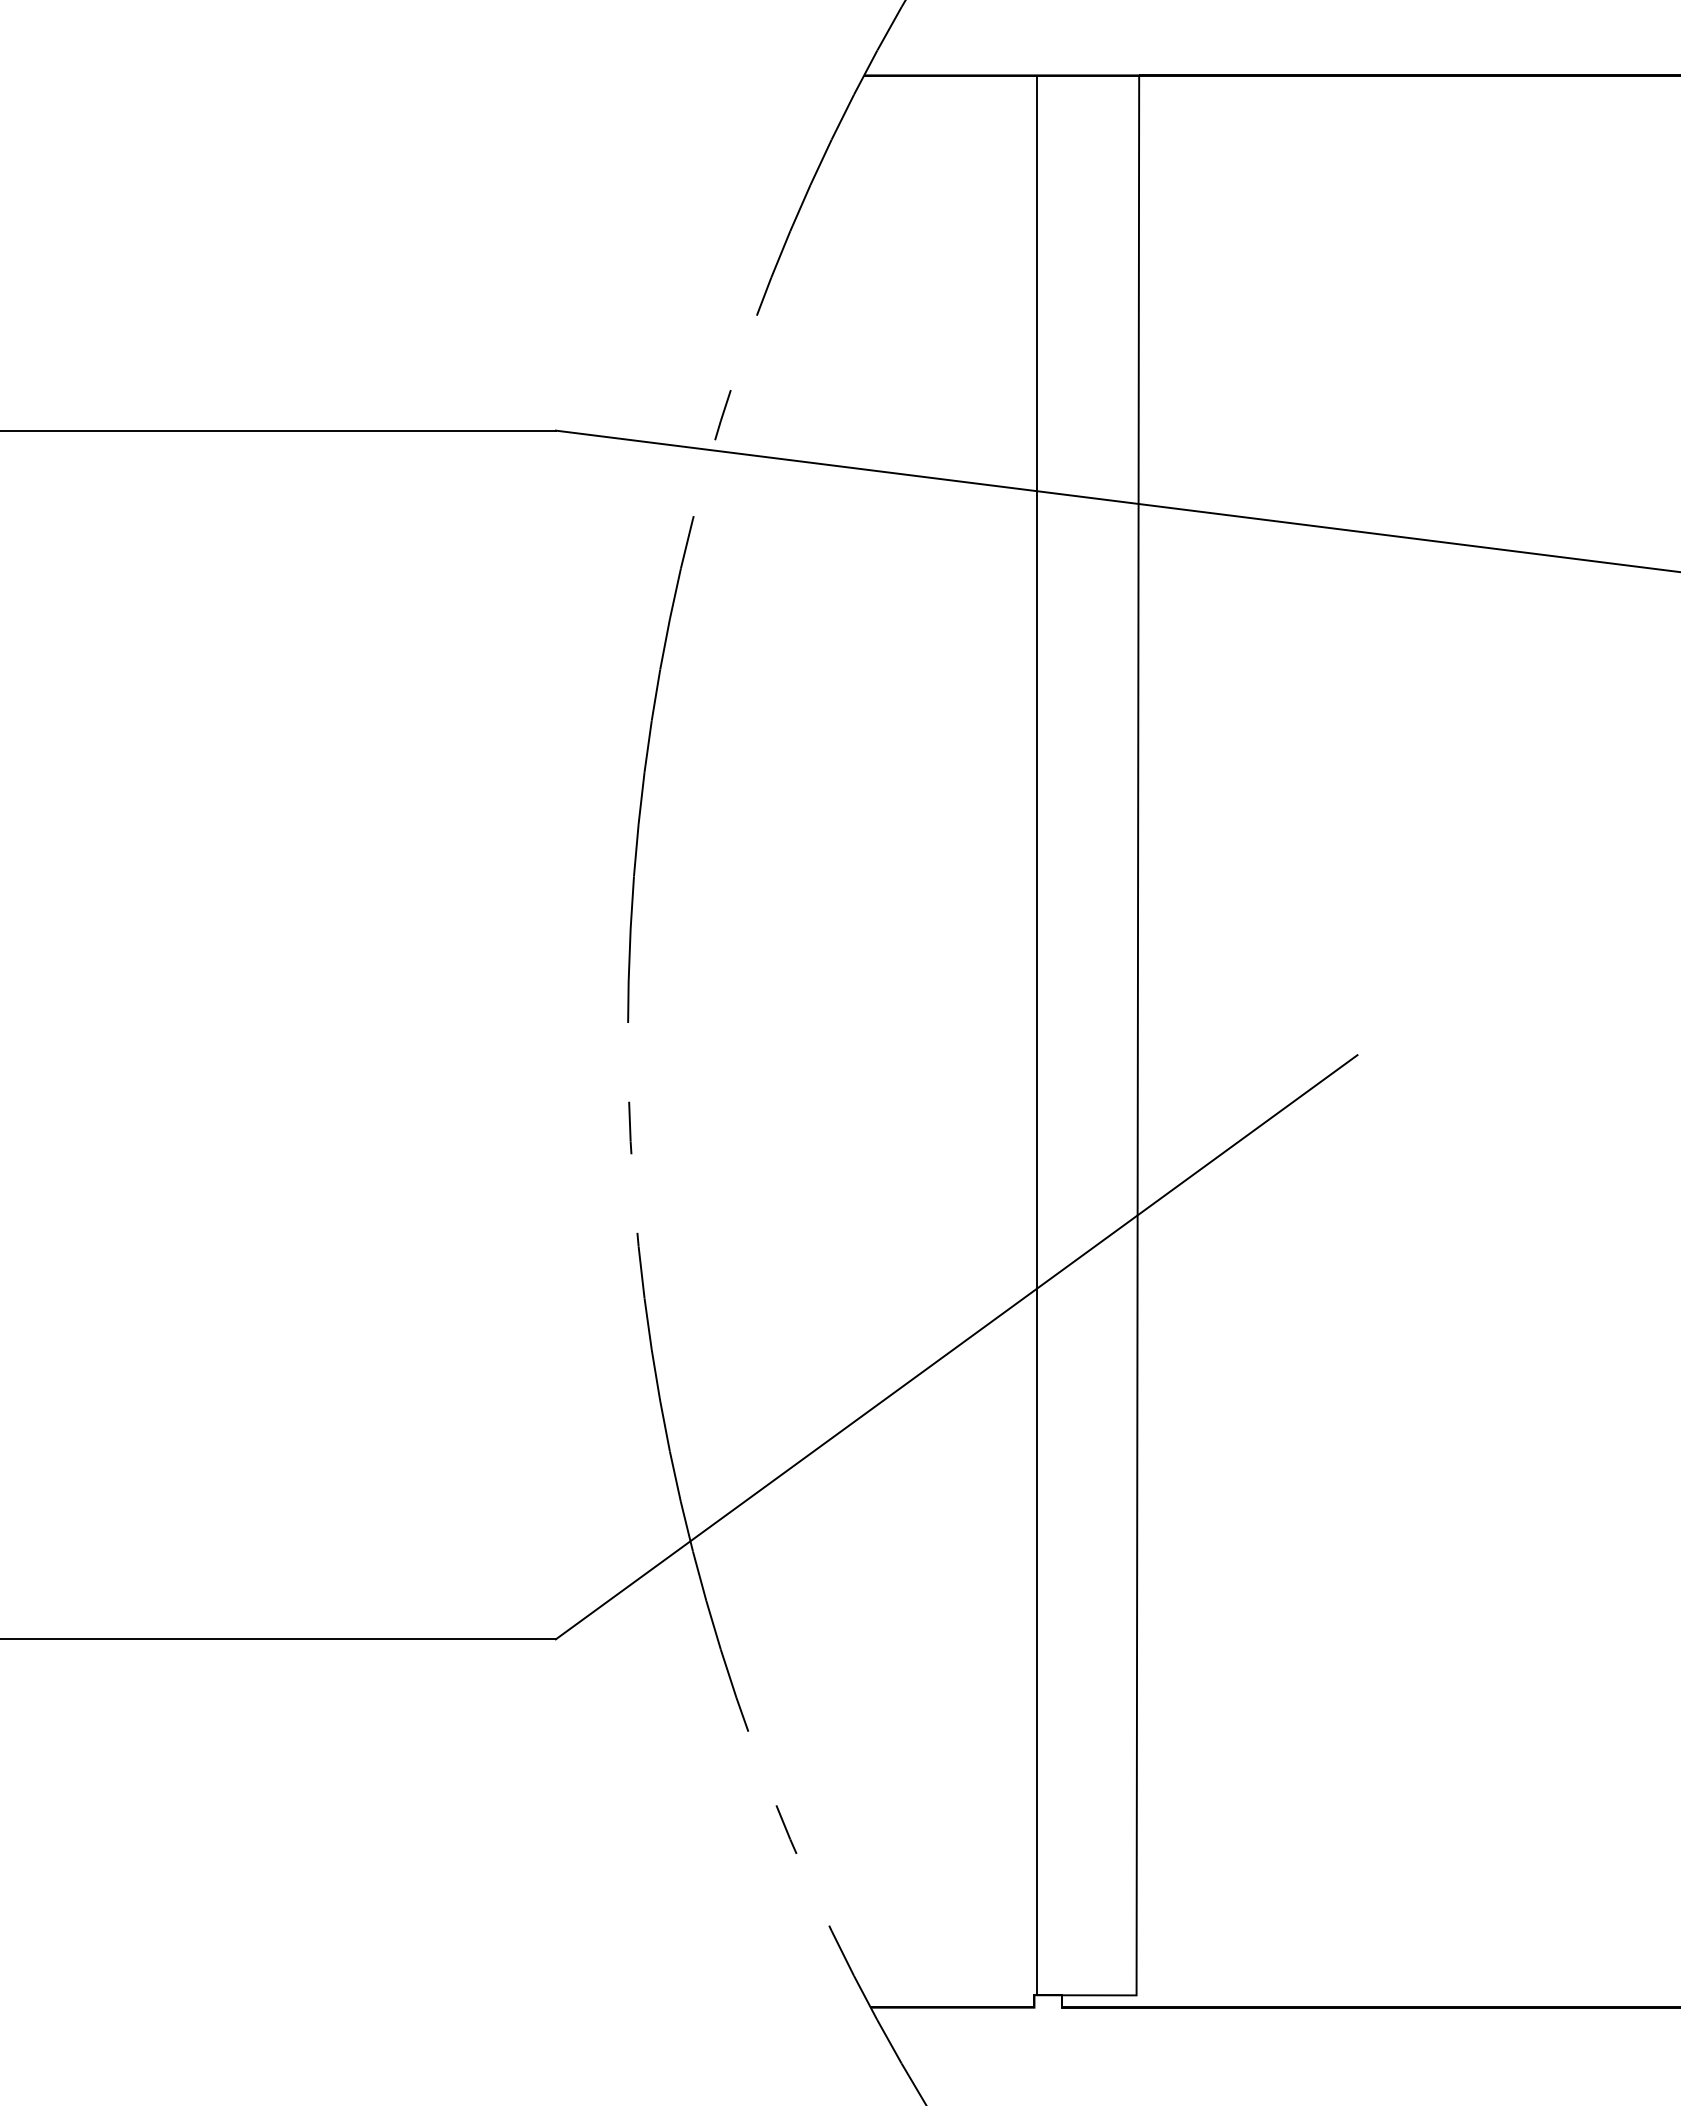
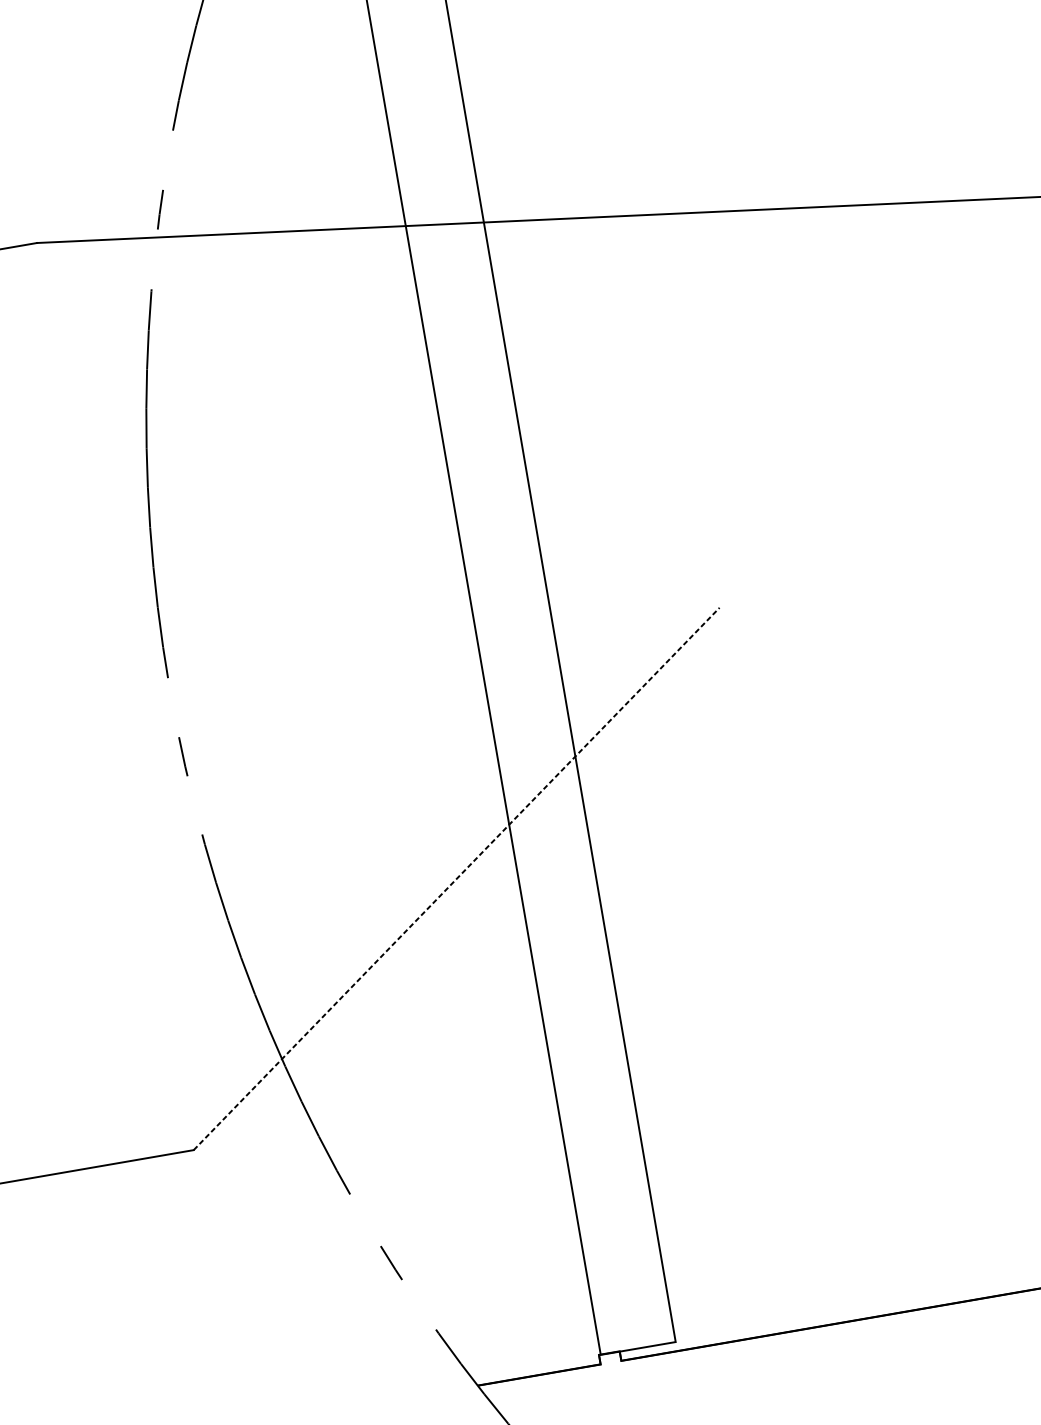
line: (956, 1347) -> (456, 879), solid -> dashed

